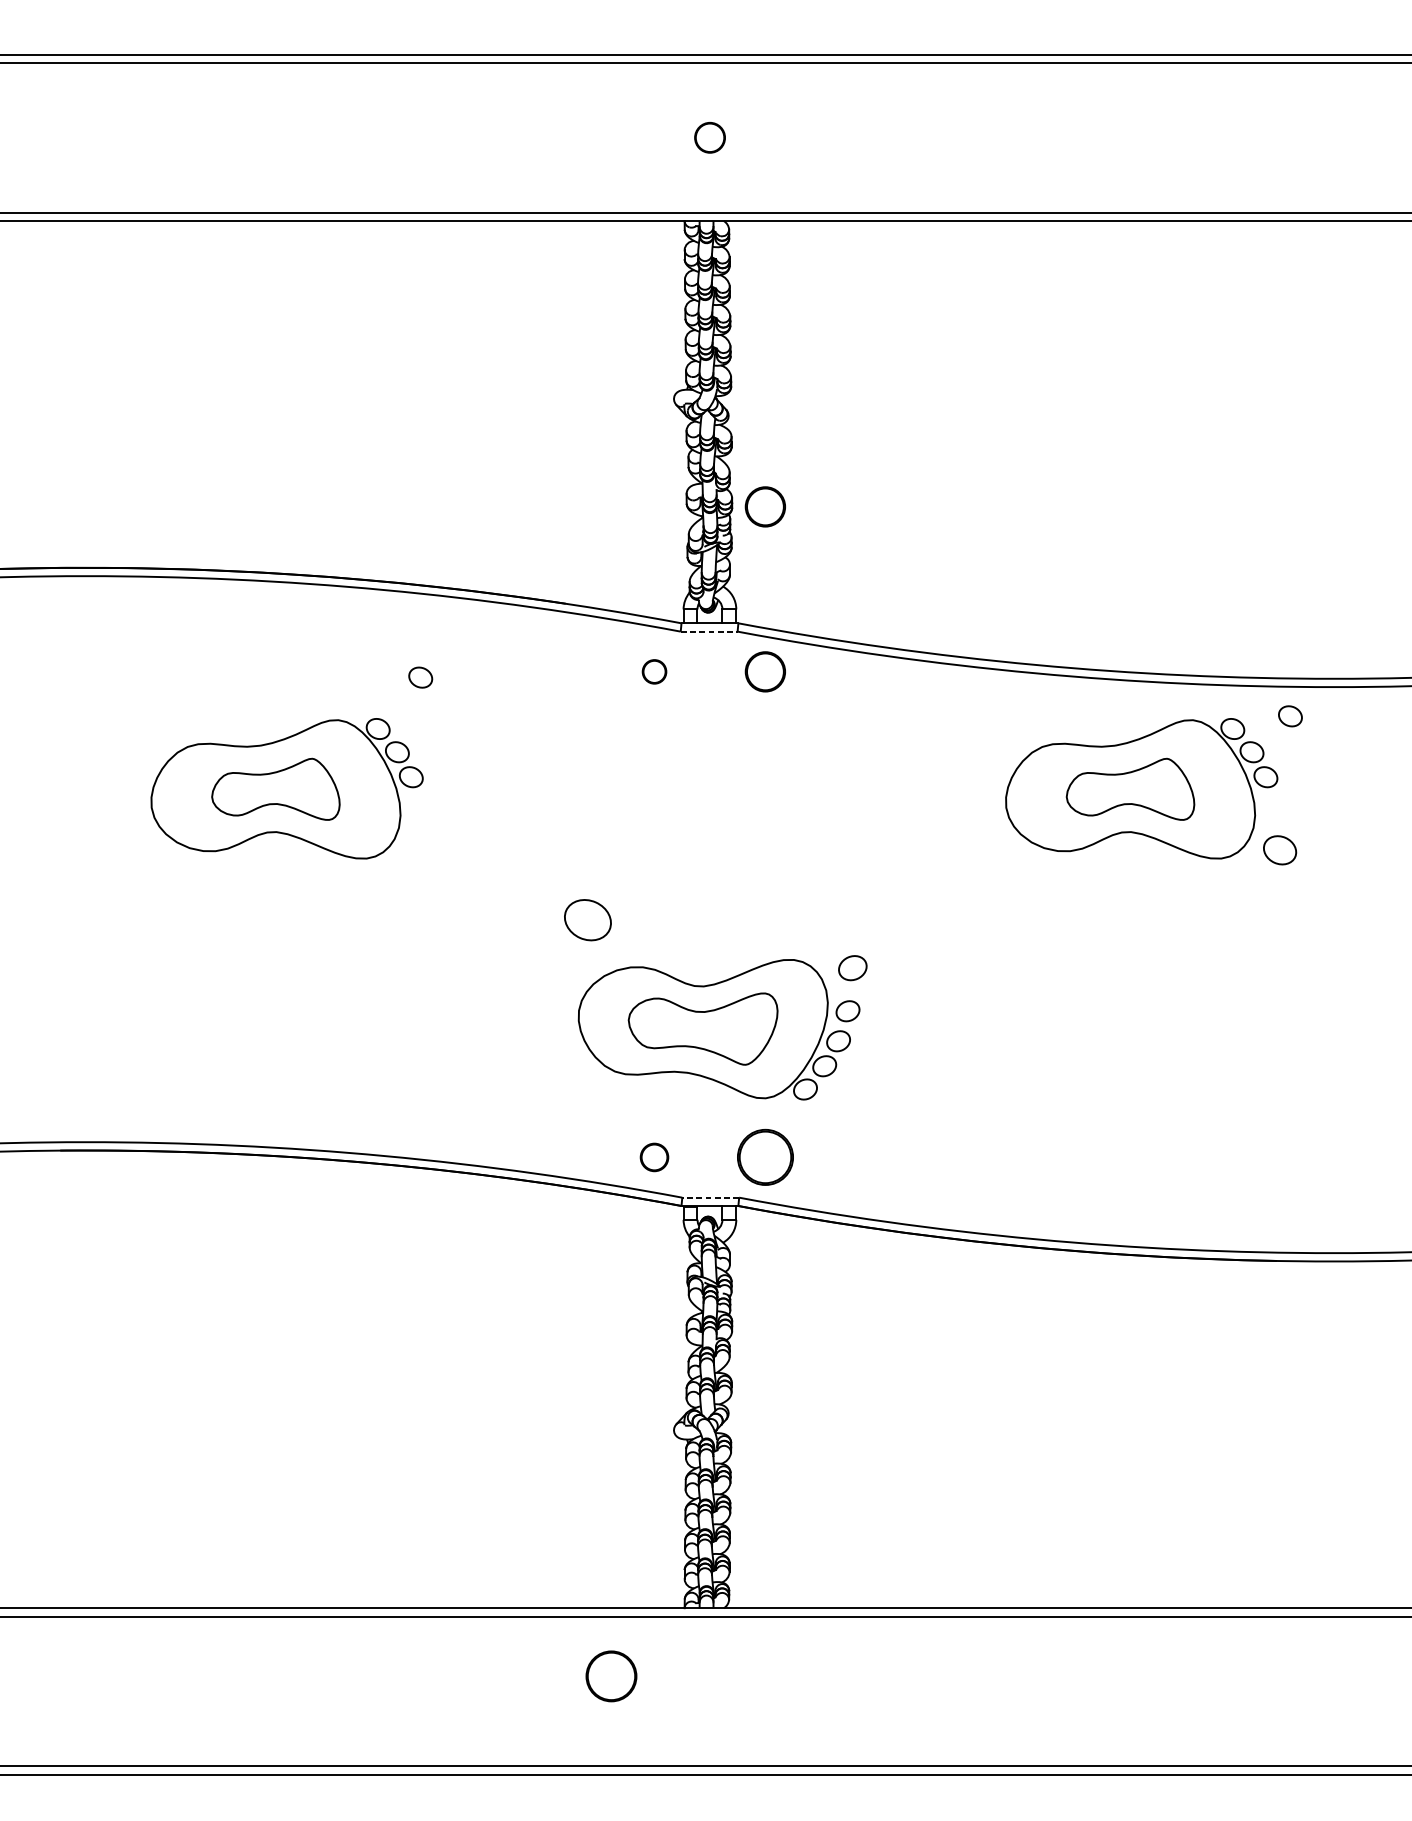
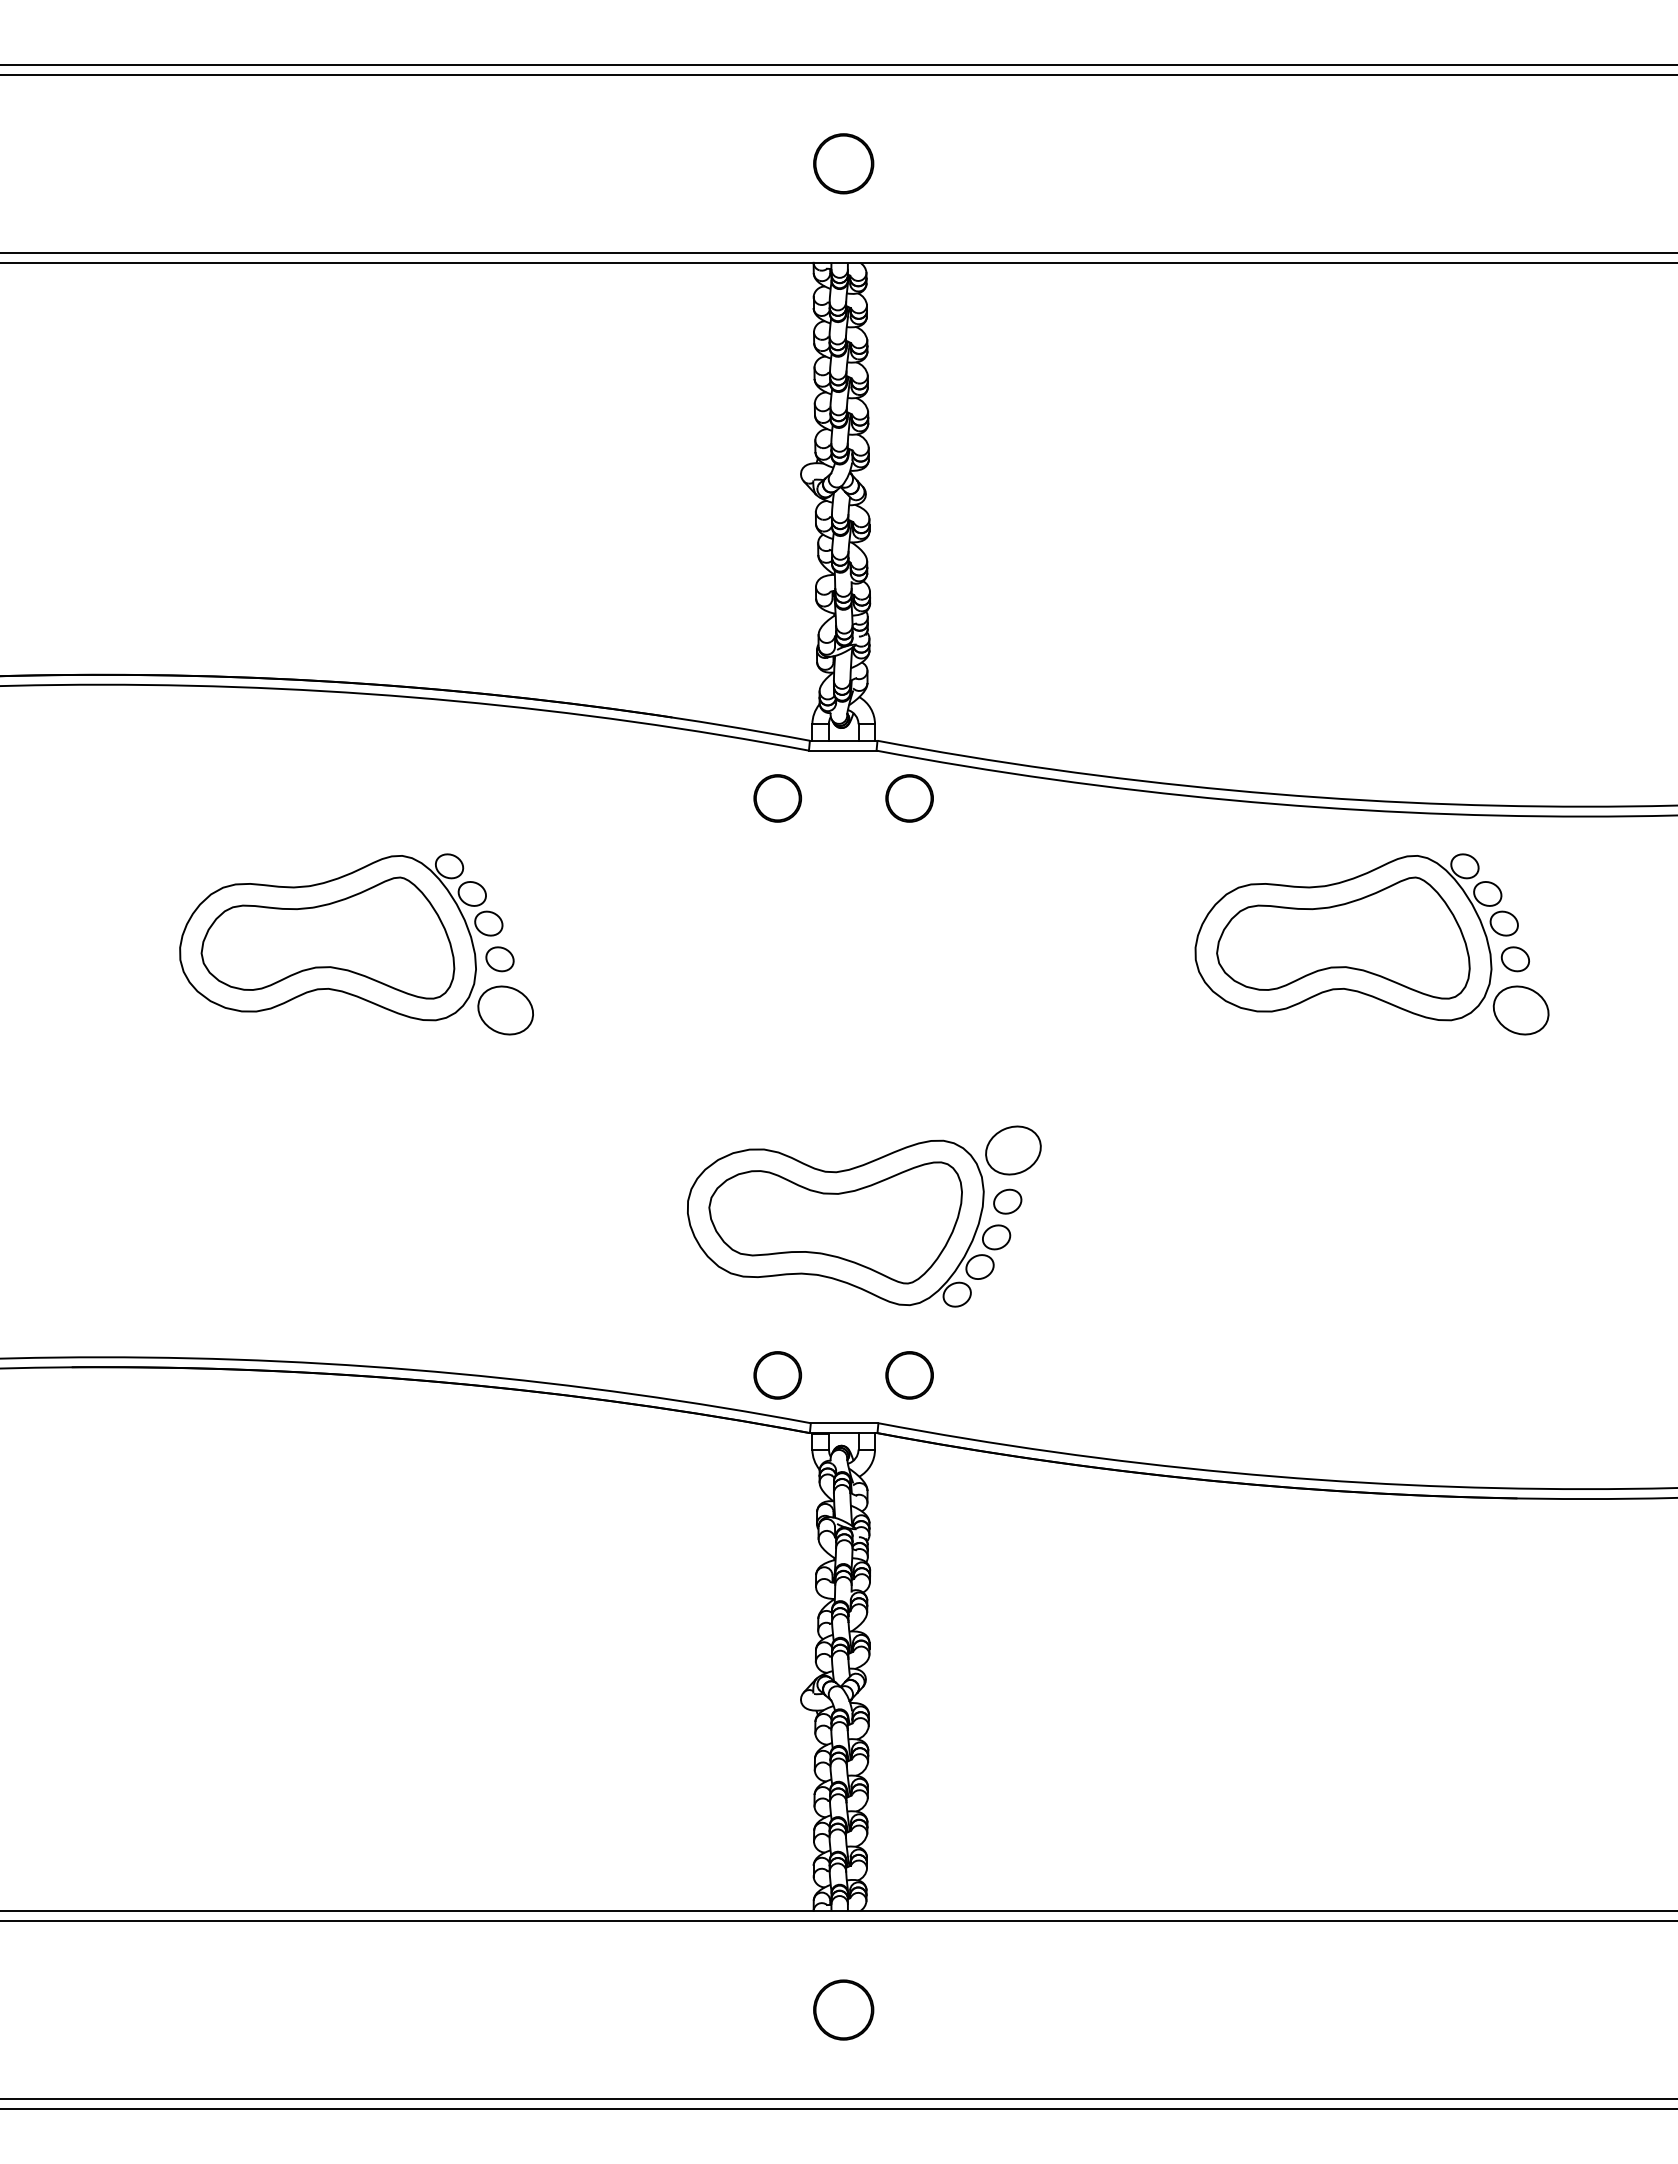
part: (709, 137) -> (843, 163), size x1.67
circle: (765, 506) -> (909, 602), removed
line: (708, 631) -> (842, 750), dashed -> solid
part: (654, 671) -> (777, 798), size x1.67
part: (420, 677) -> (499, 959), moved
part: (1289, 716) -> (1514, 959), moved
part: (275, 788) -> (327, 937), size x1.67
part: (1130, 788) -> (1343, 937), size x1.67
part: (1279, 850) -> (1520, 1010), size x1.43
part: (587, 920) -> (505, 1010), moved
part: (852, 968) -> (1013, 1150), size x1.67
part: (703, 1028) -> (835, 1222), size x1.43
part: (654, 1157) -> (777, 1375), size x1.43
circle: (765, 1157) -> (909, 1375), size x0.71
line: (710, 1197) -> (844, 1423), dashed -> solid
part: (611, 1675) -> (843, 2009), moved

